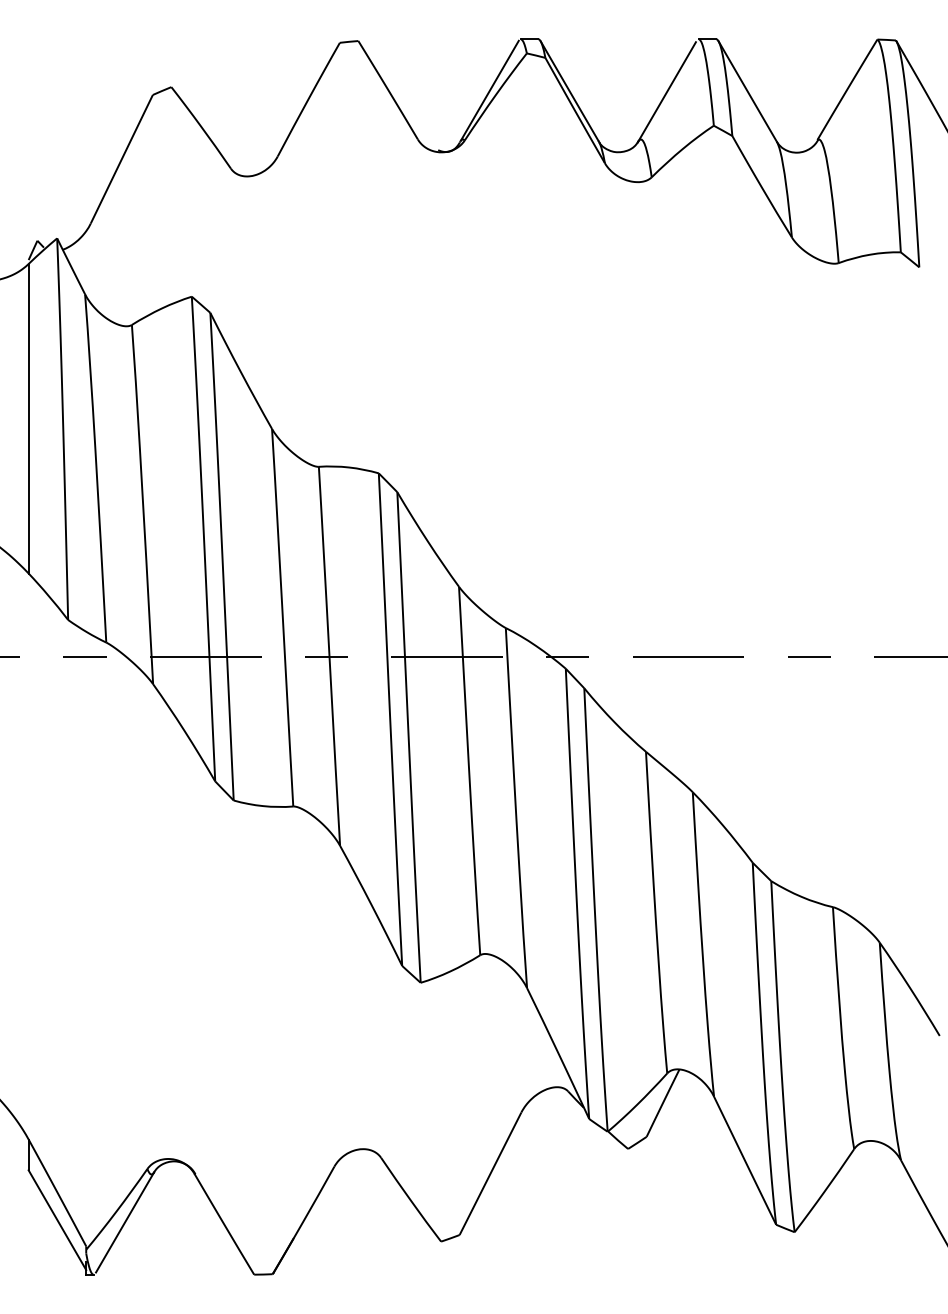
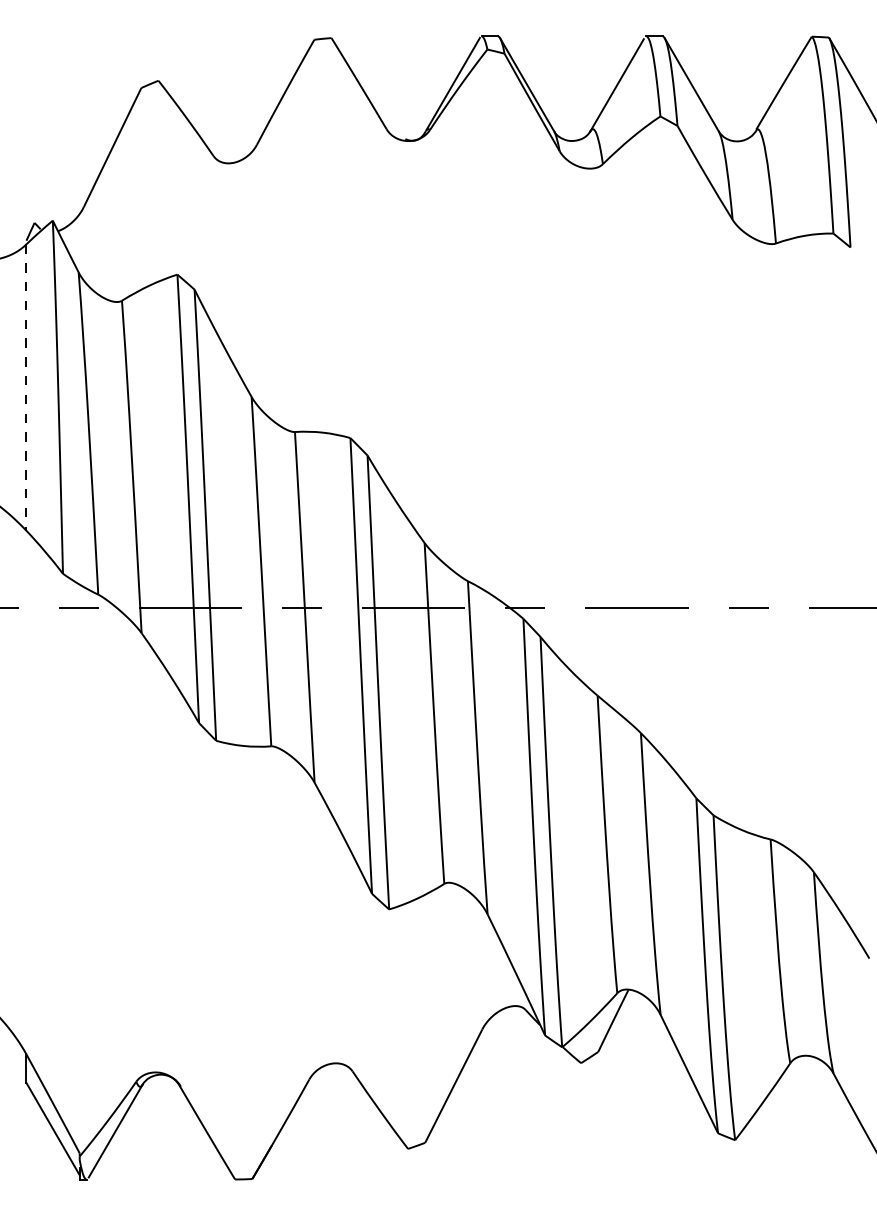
line: (28, 419) -> (26, 388), solid -> dashed

